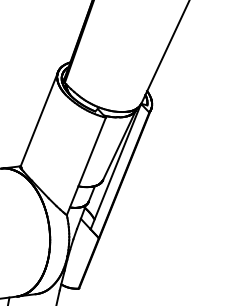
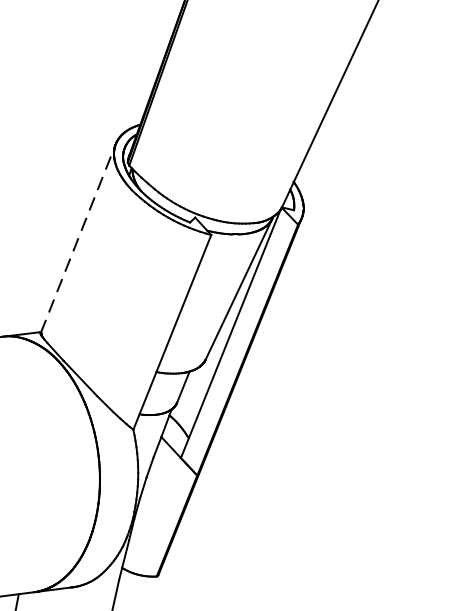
line: (39, 119) -> (78, 238), solid -> dashed

